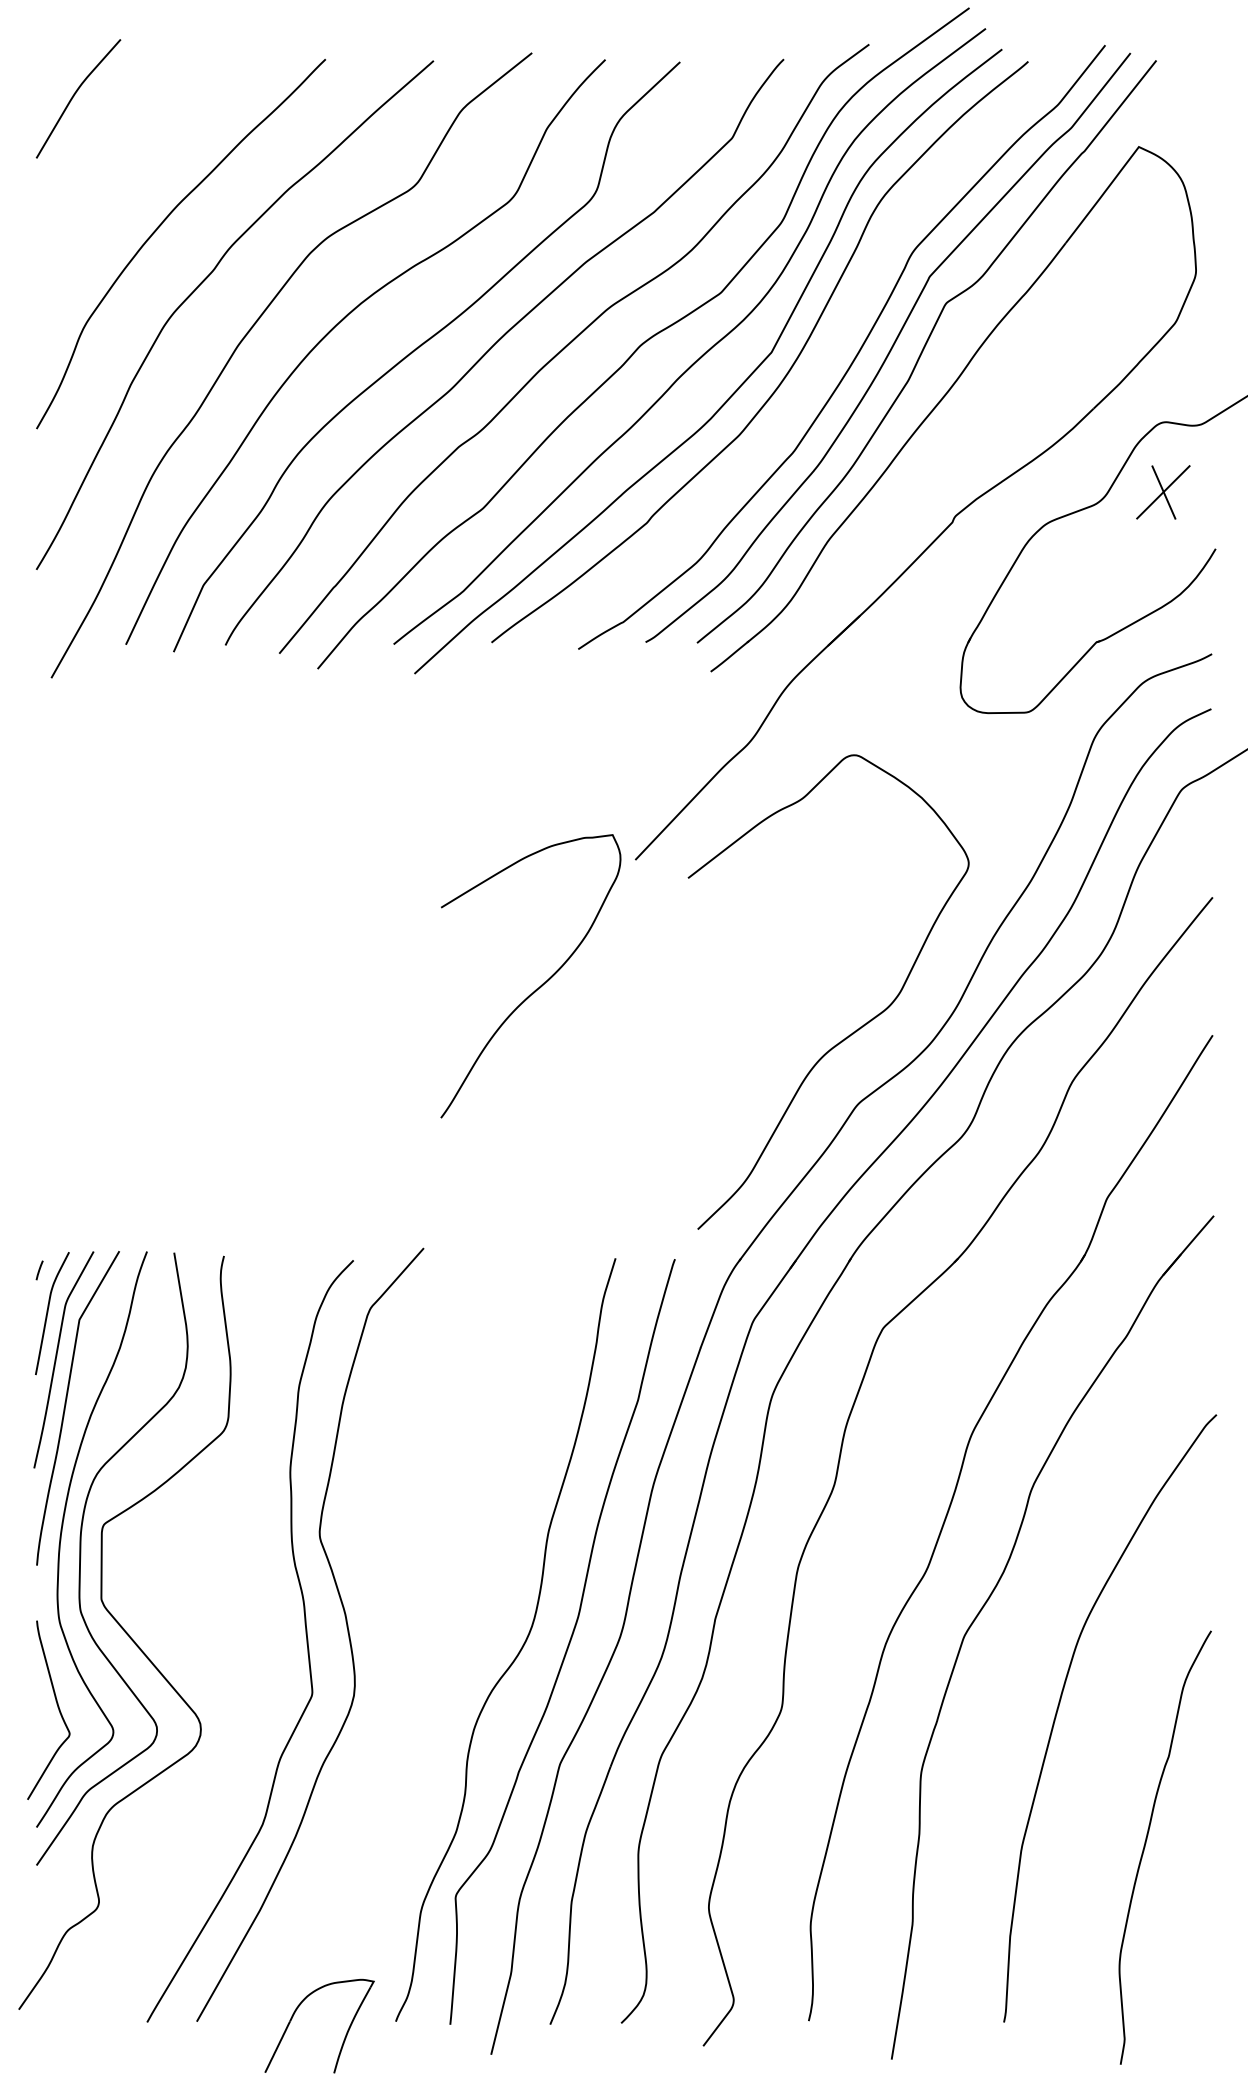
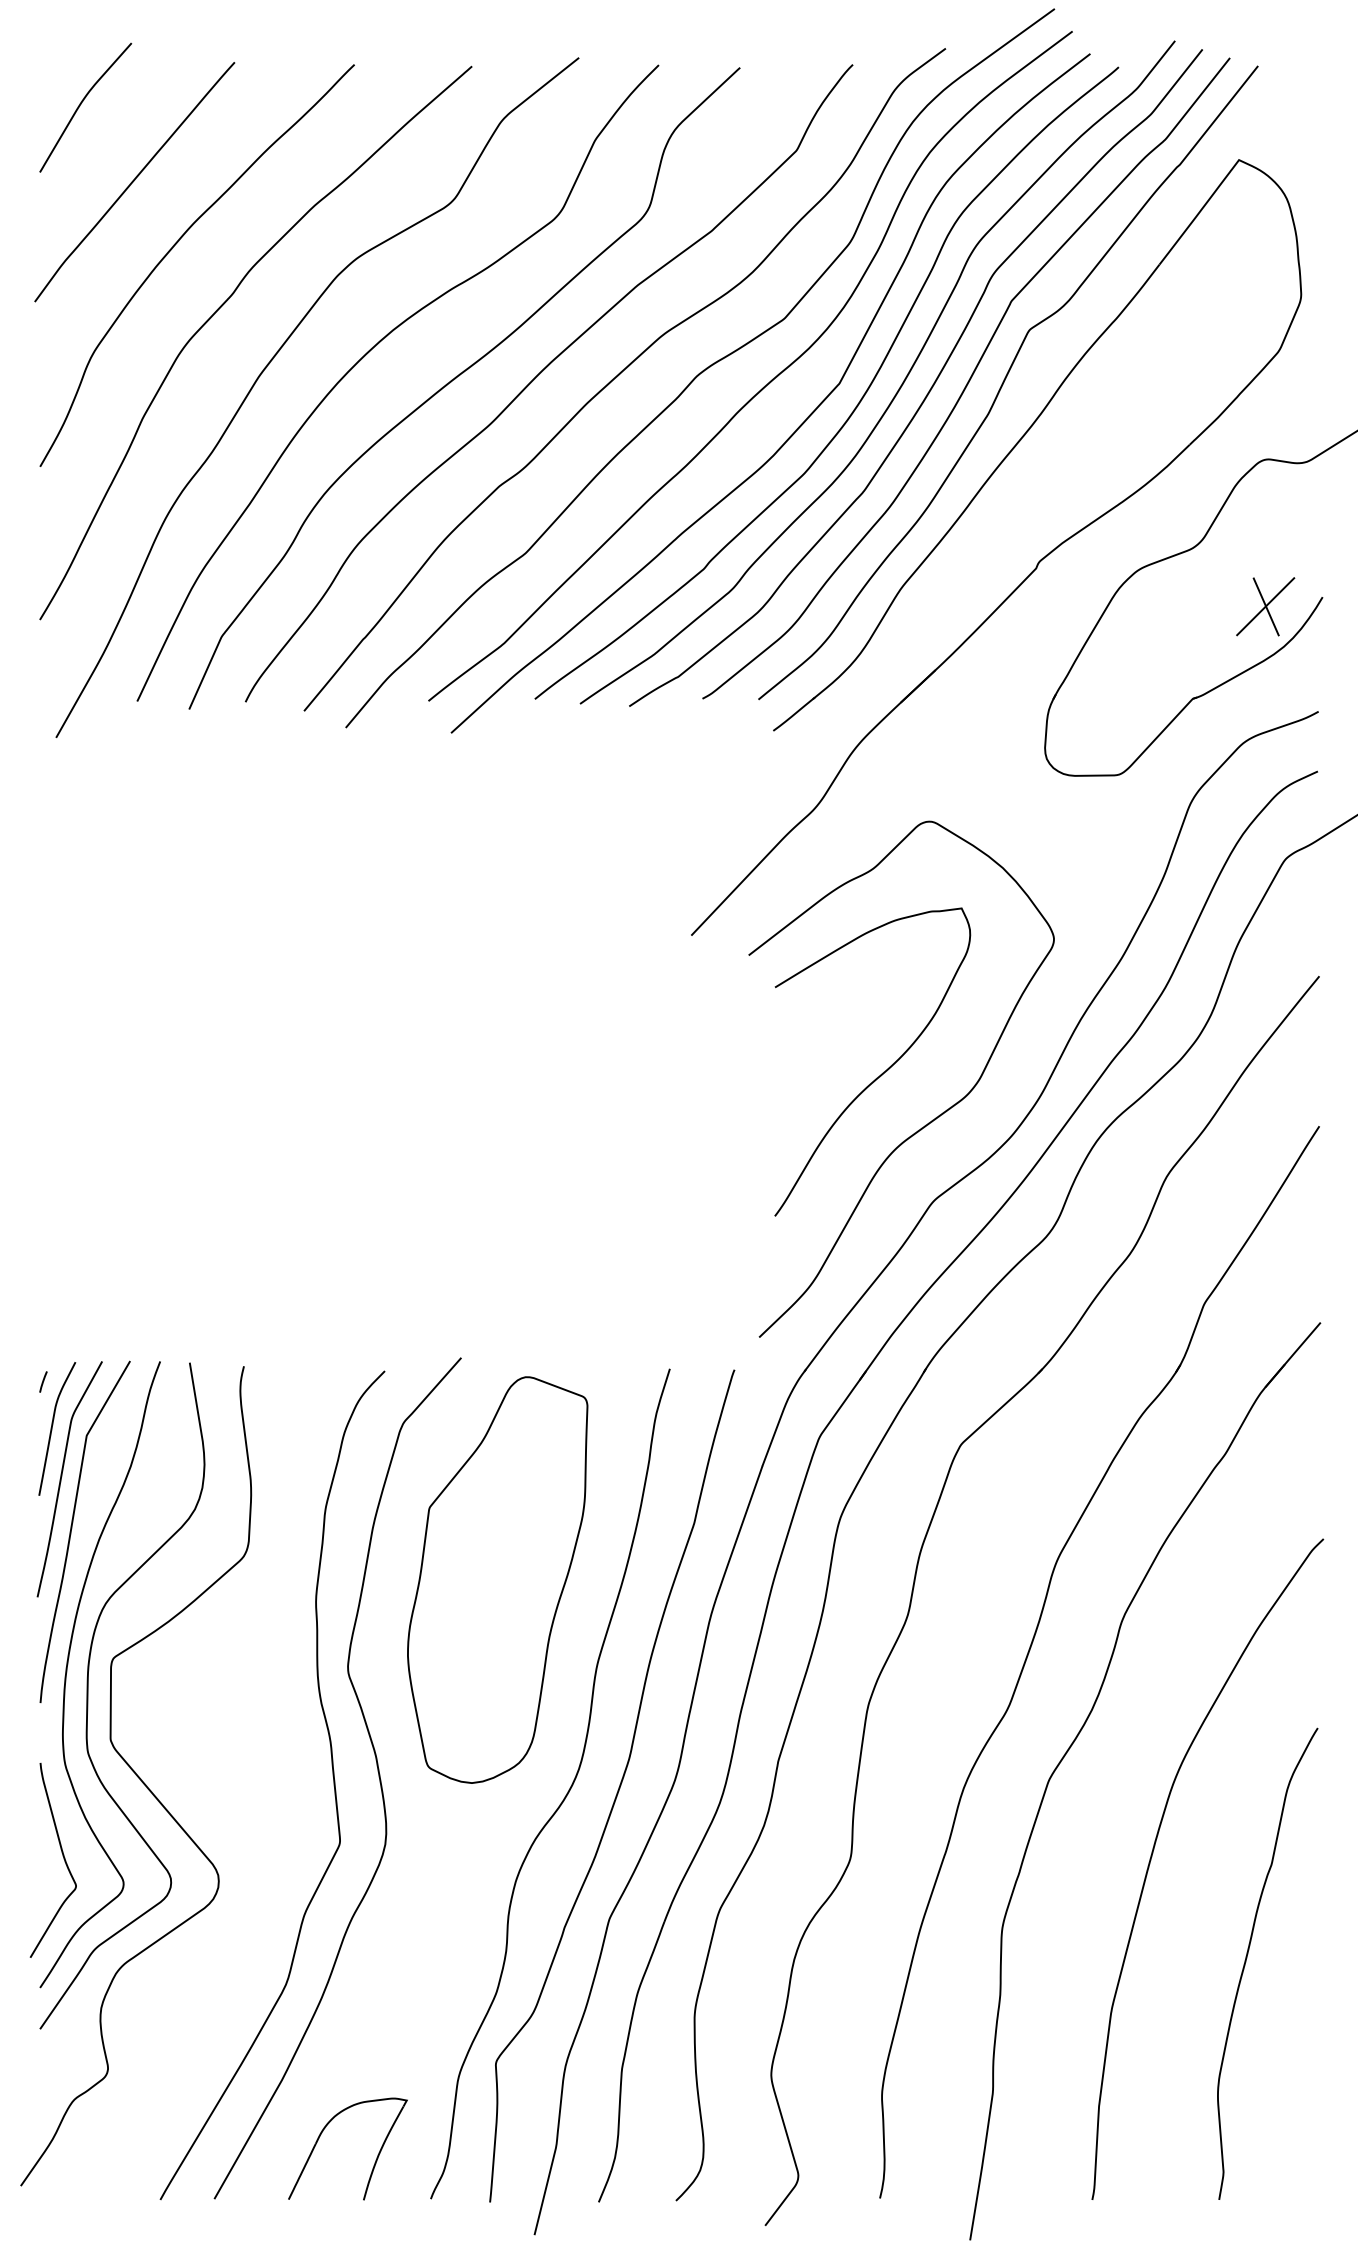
curve: (123, 166) -> (134, 181), added
curve: (828, 352) -> (901, 383), added
part: (1163, 492) -> (1265, 606), moved
curve: (539, 985) -> (882, 1072), moved
part: (457, 1452) -> (497, 1579), added
curve: (1146, 1842) -> (1247, 1958), moved
part: (296, 2011) -> (322, 2133), moved

